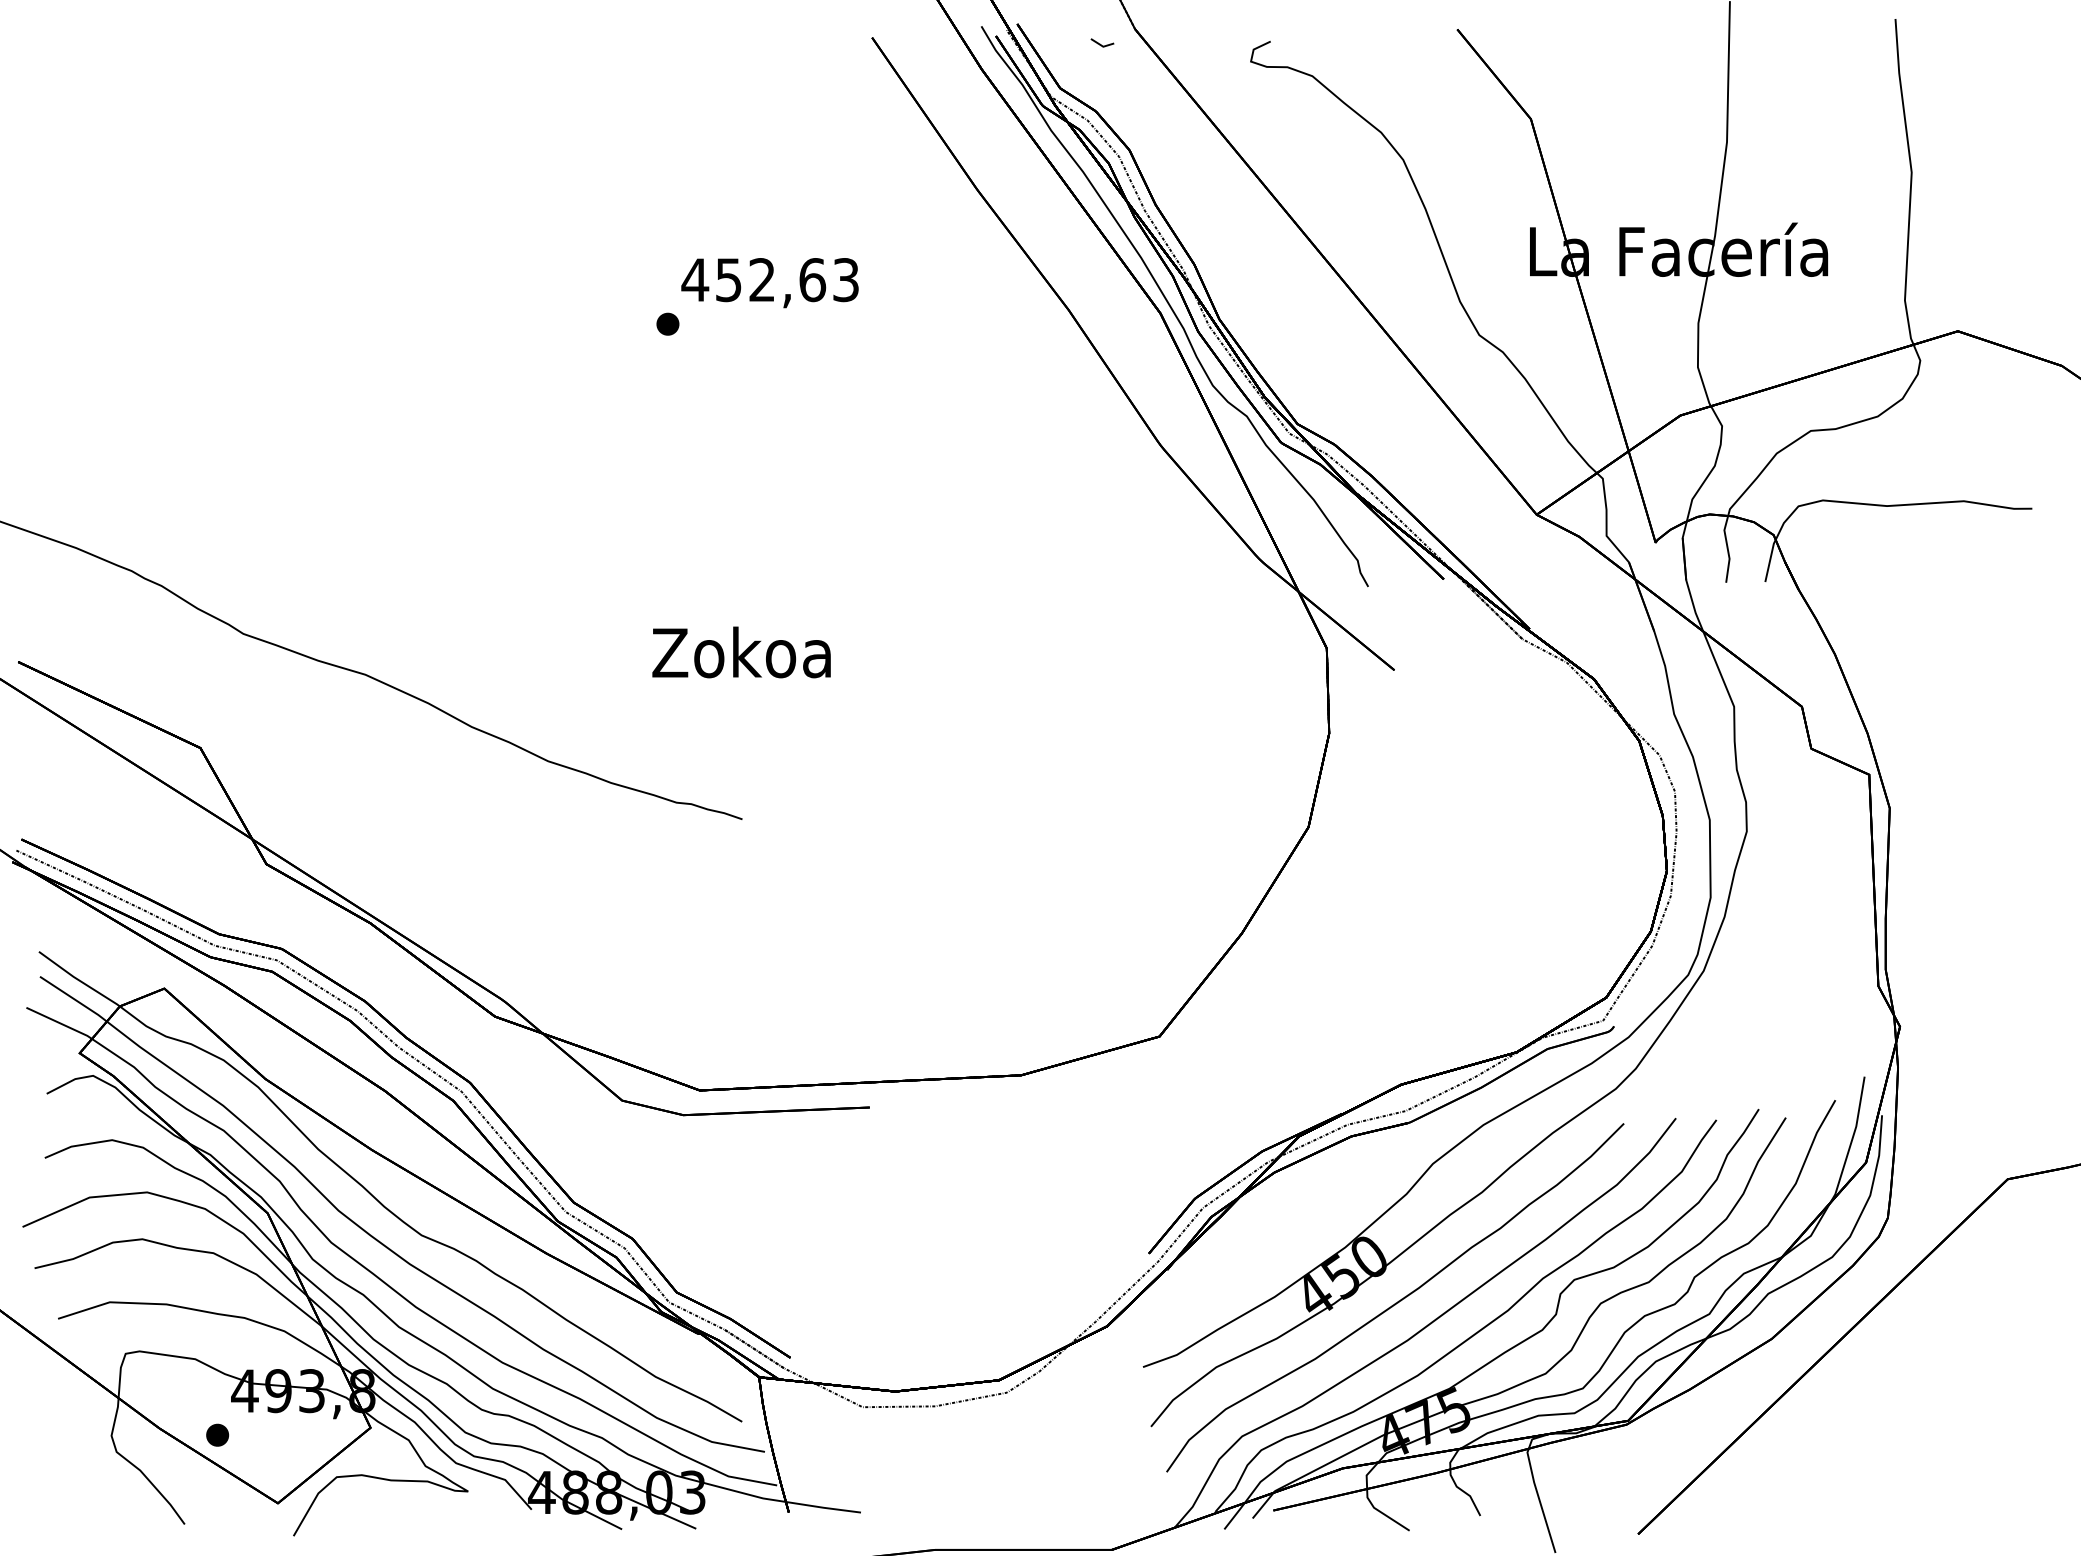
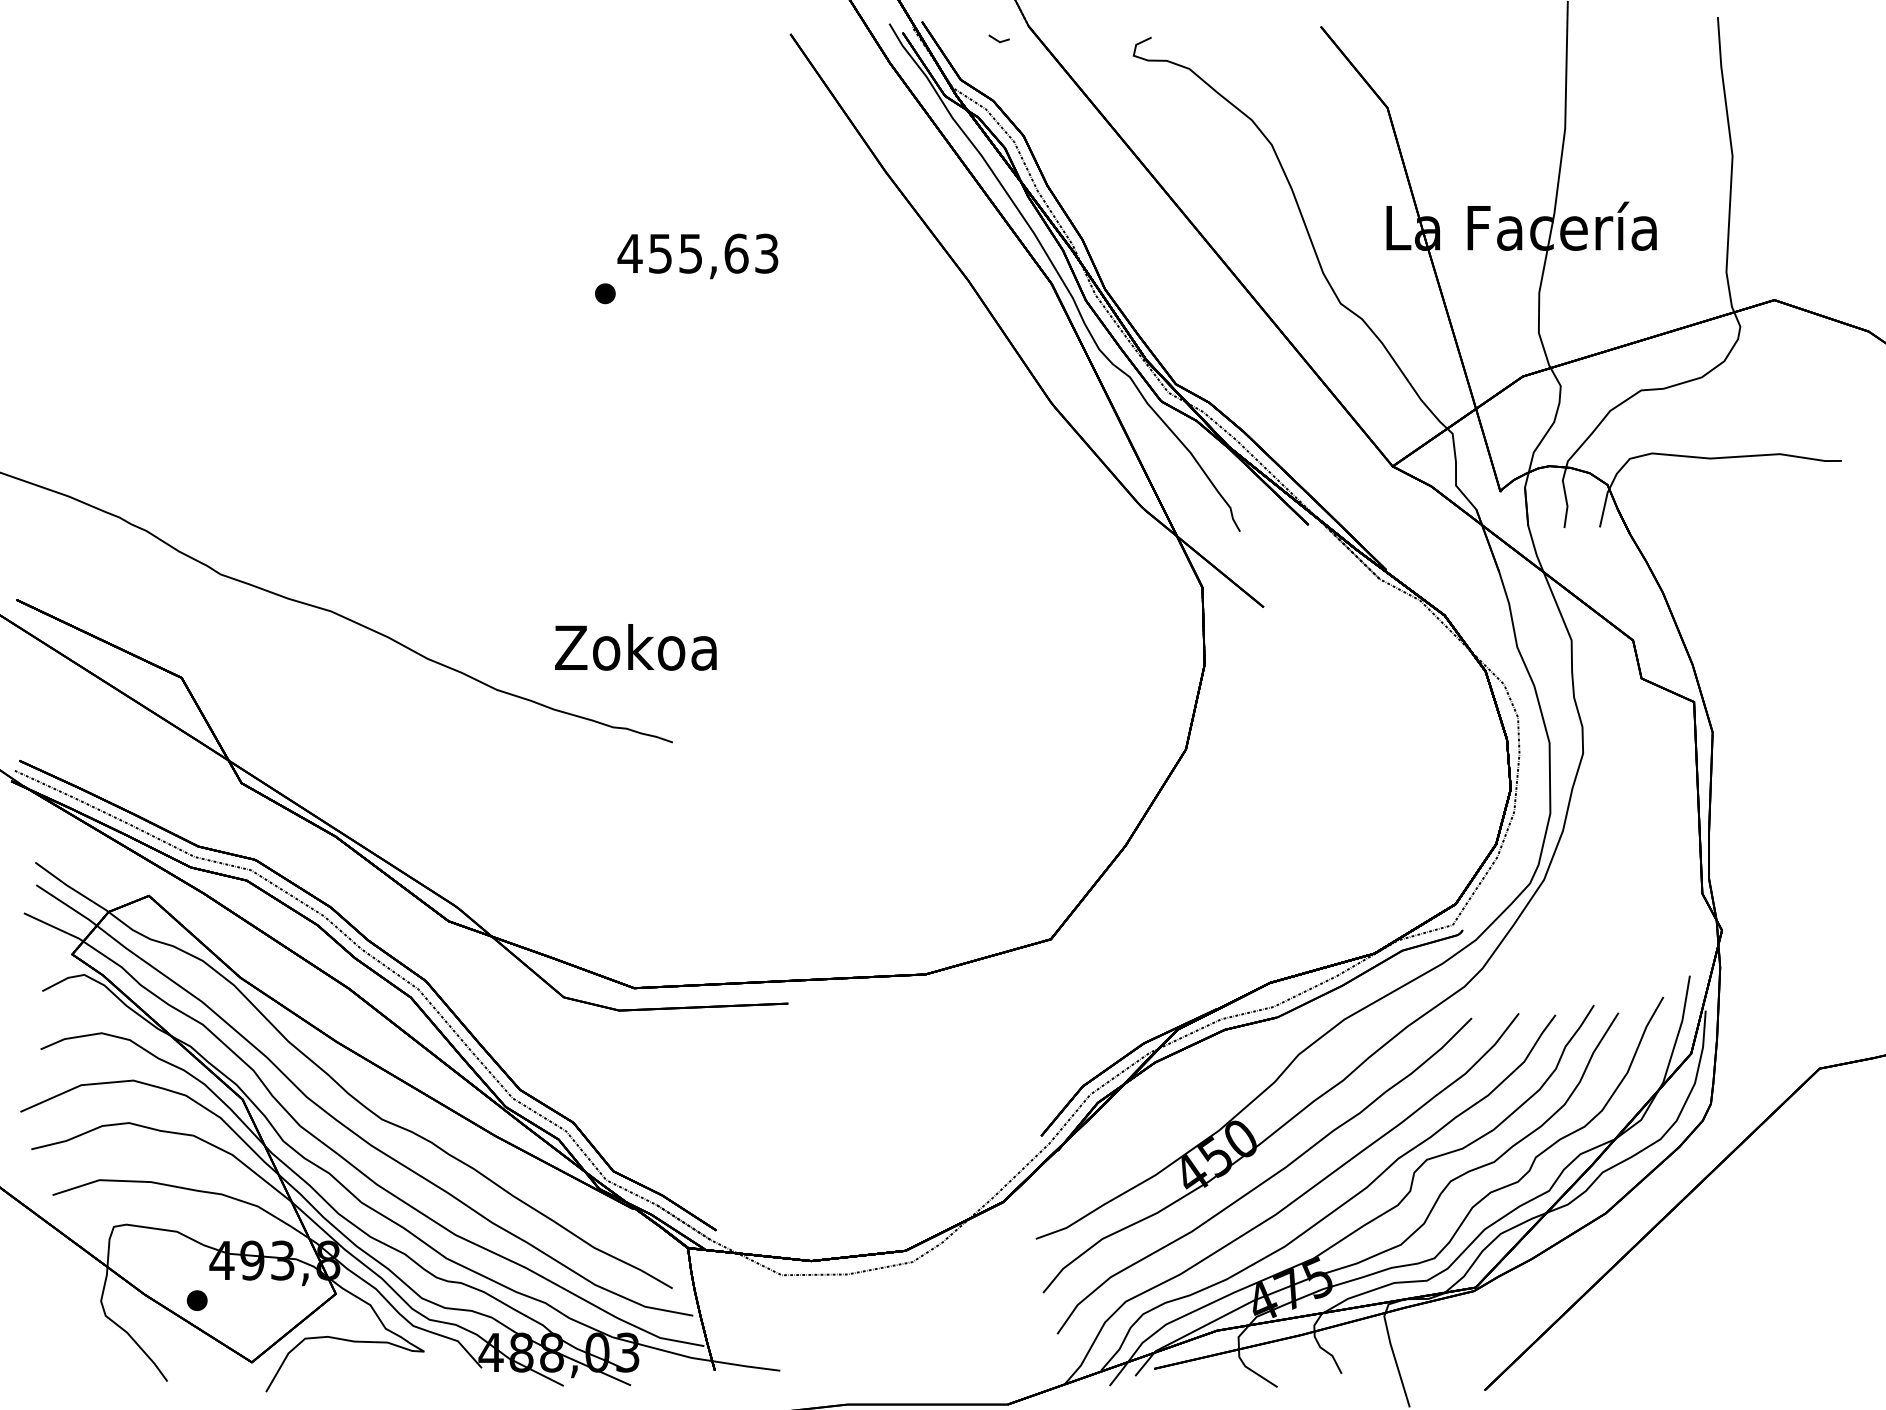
text: (761, 280) -> (690, 254), 452,63 -> 455,63
text: (741, 652) -> (635, 647), moved

